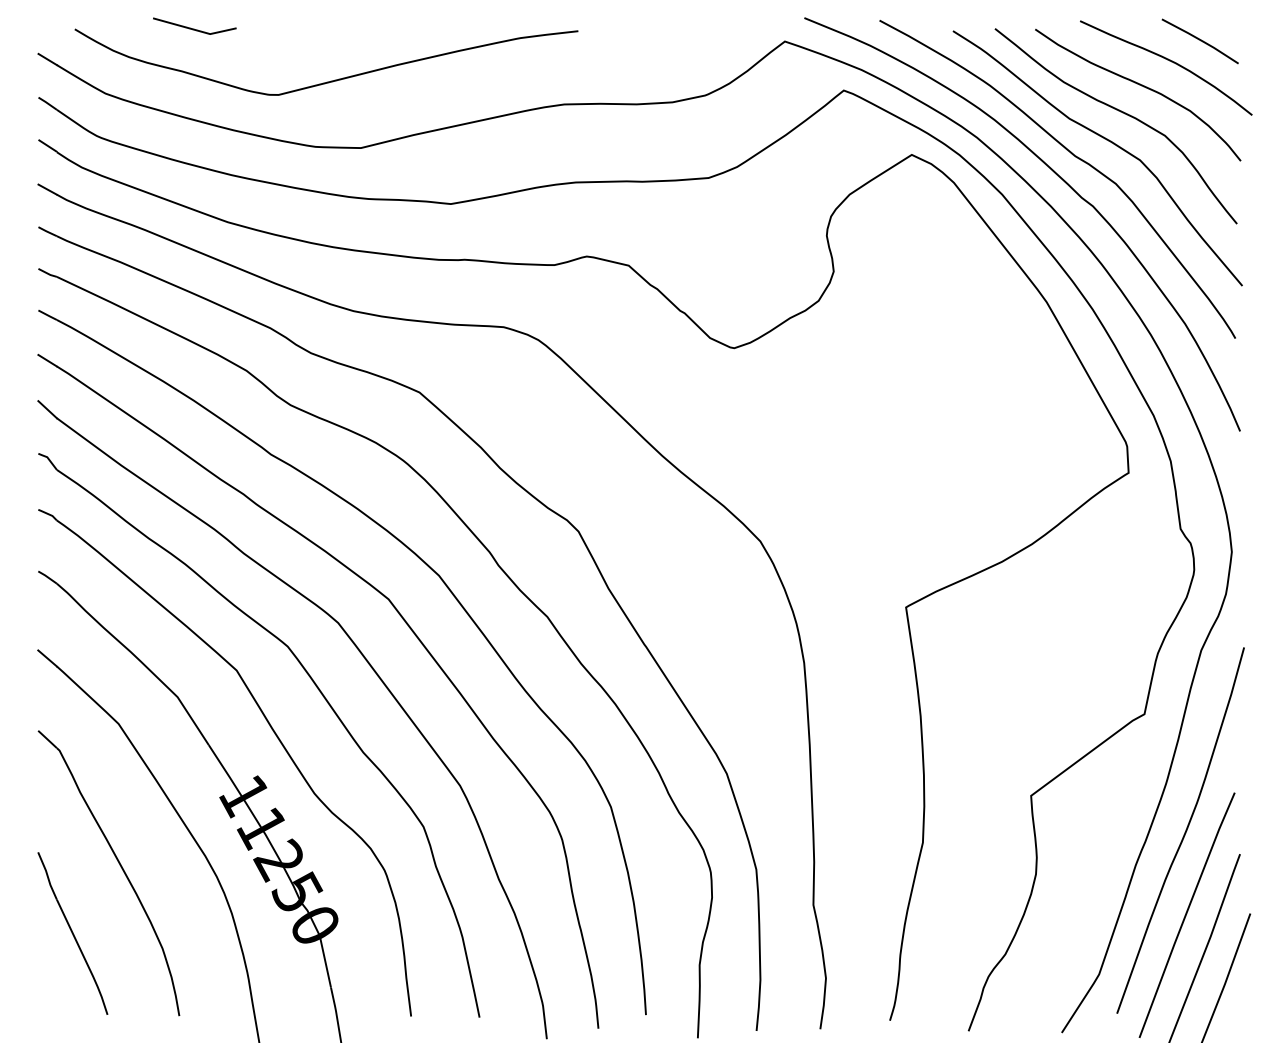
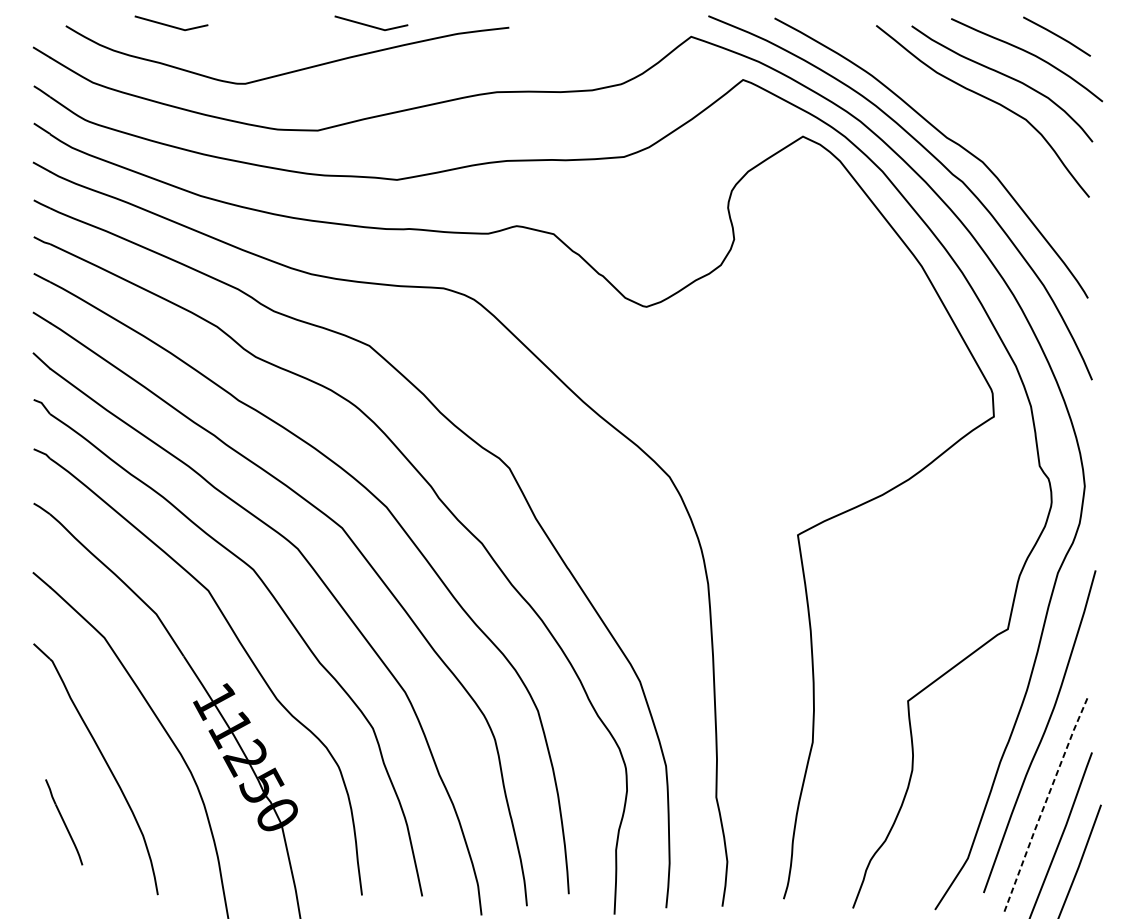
line: (421, 28) -> (371, 25), added
curve: (1106, 140) -> (974, 123), removed
line: (1185, 915) -> (1044, 806), solid -> dashed
part: (72, 933) -> (63, 822), size x0.6

